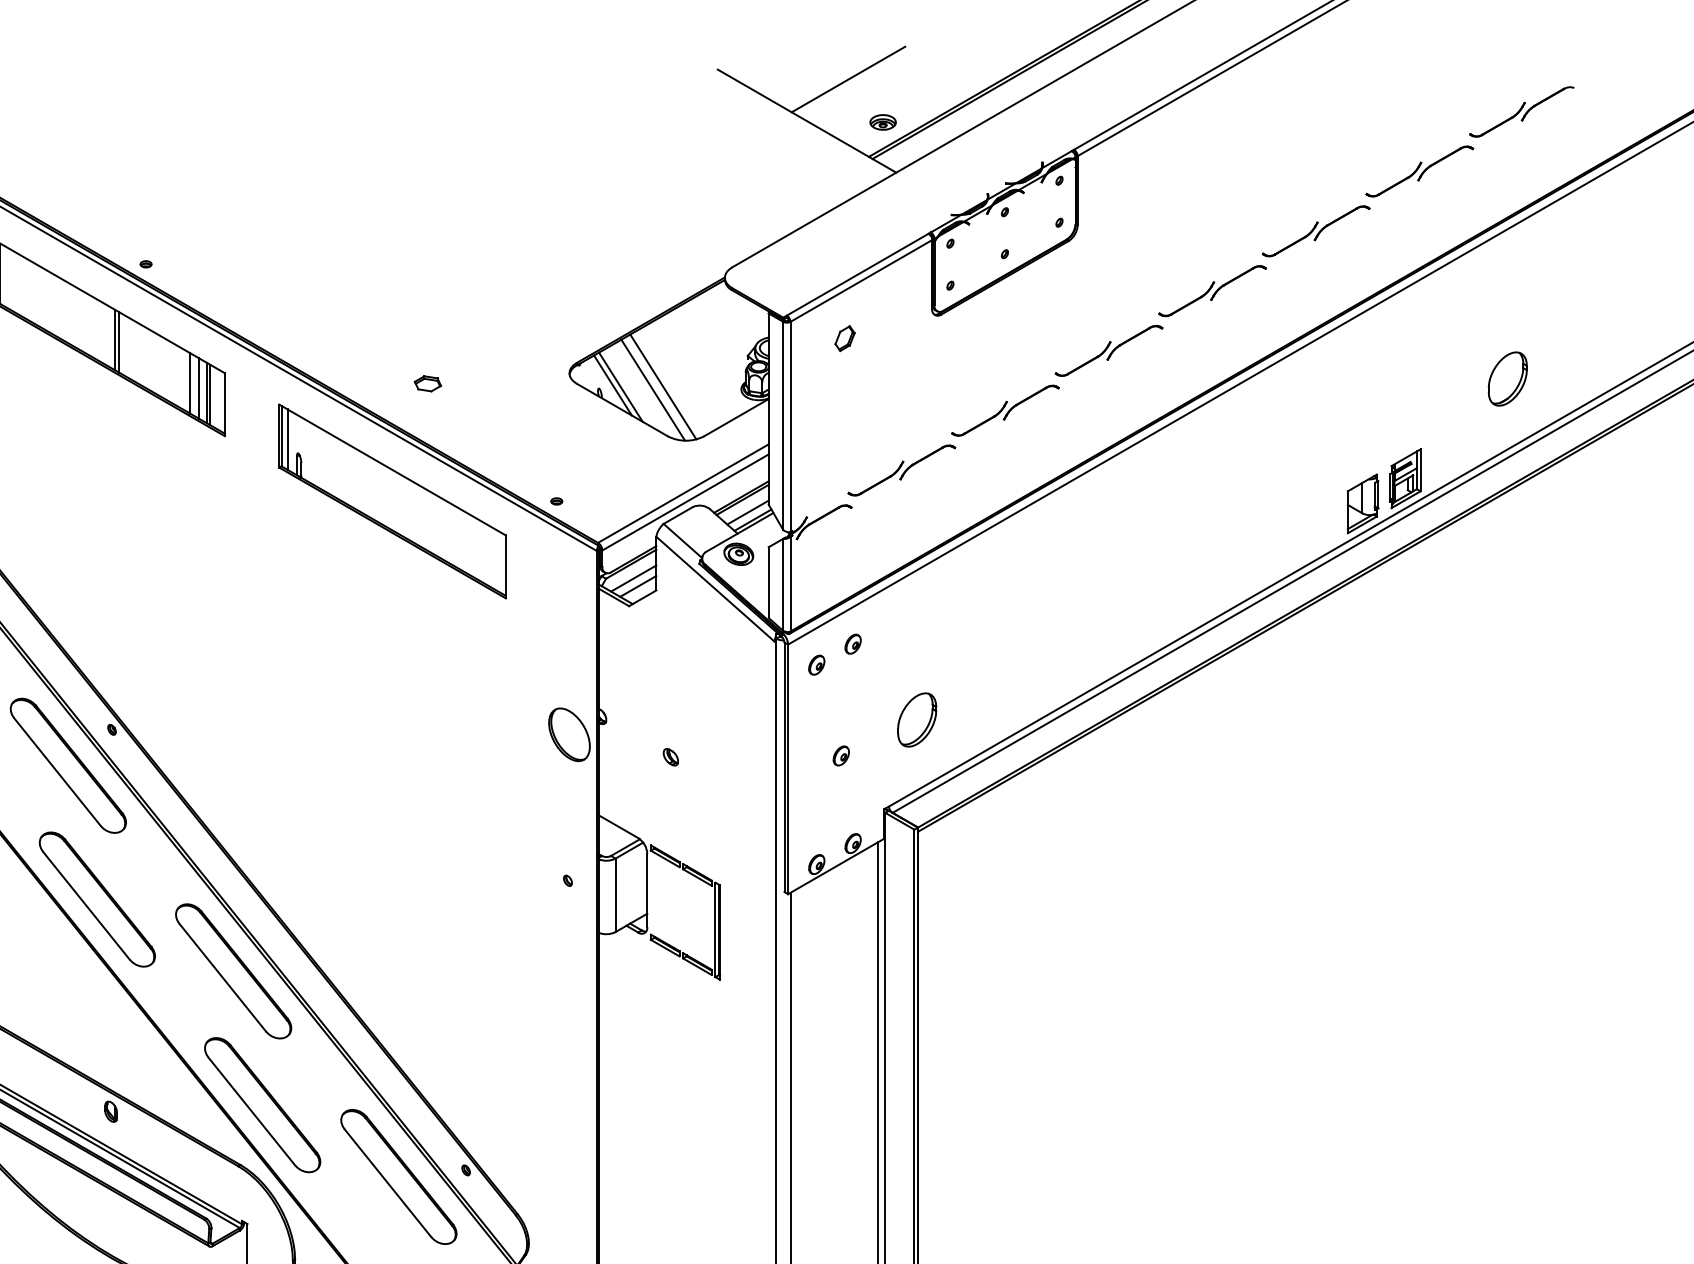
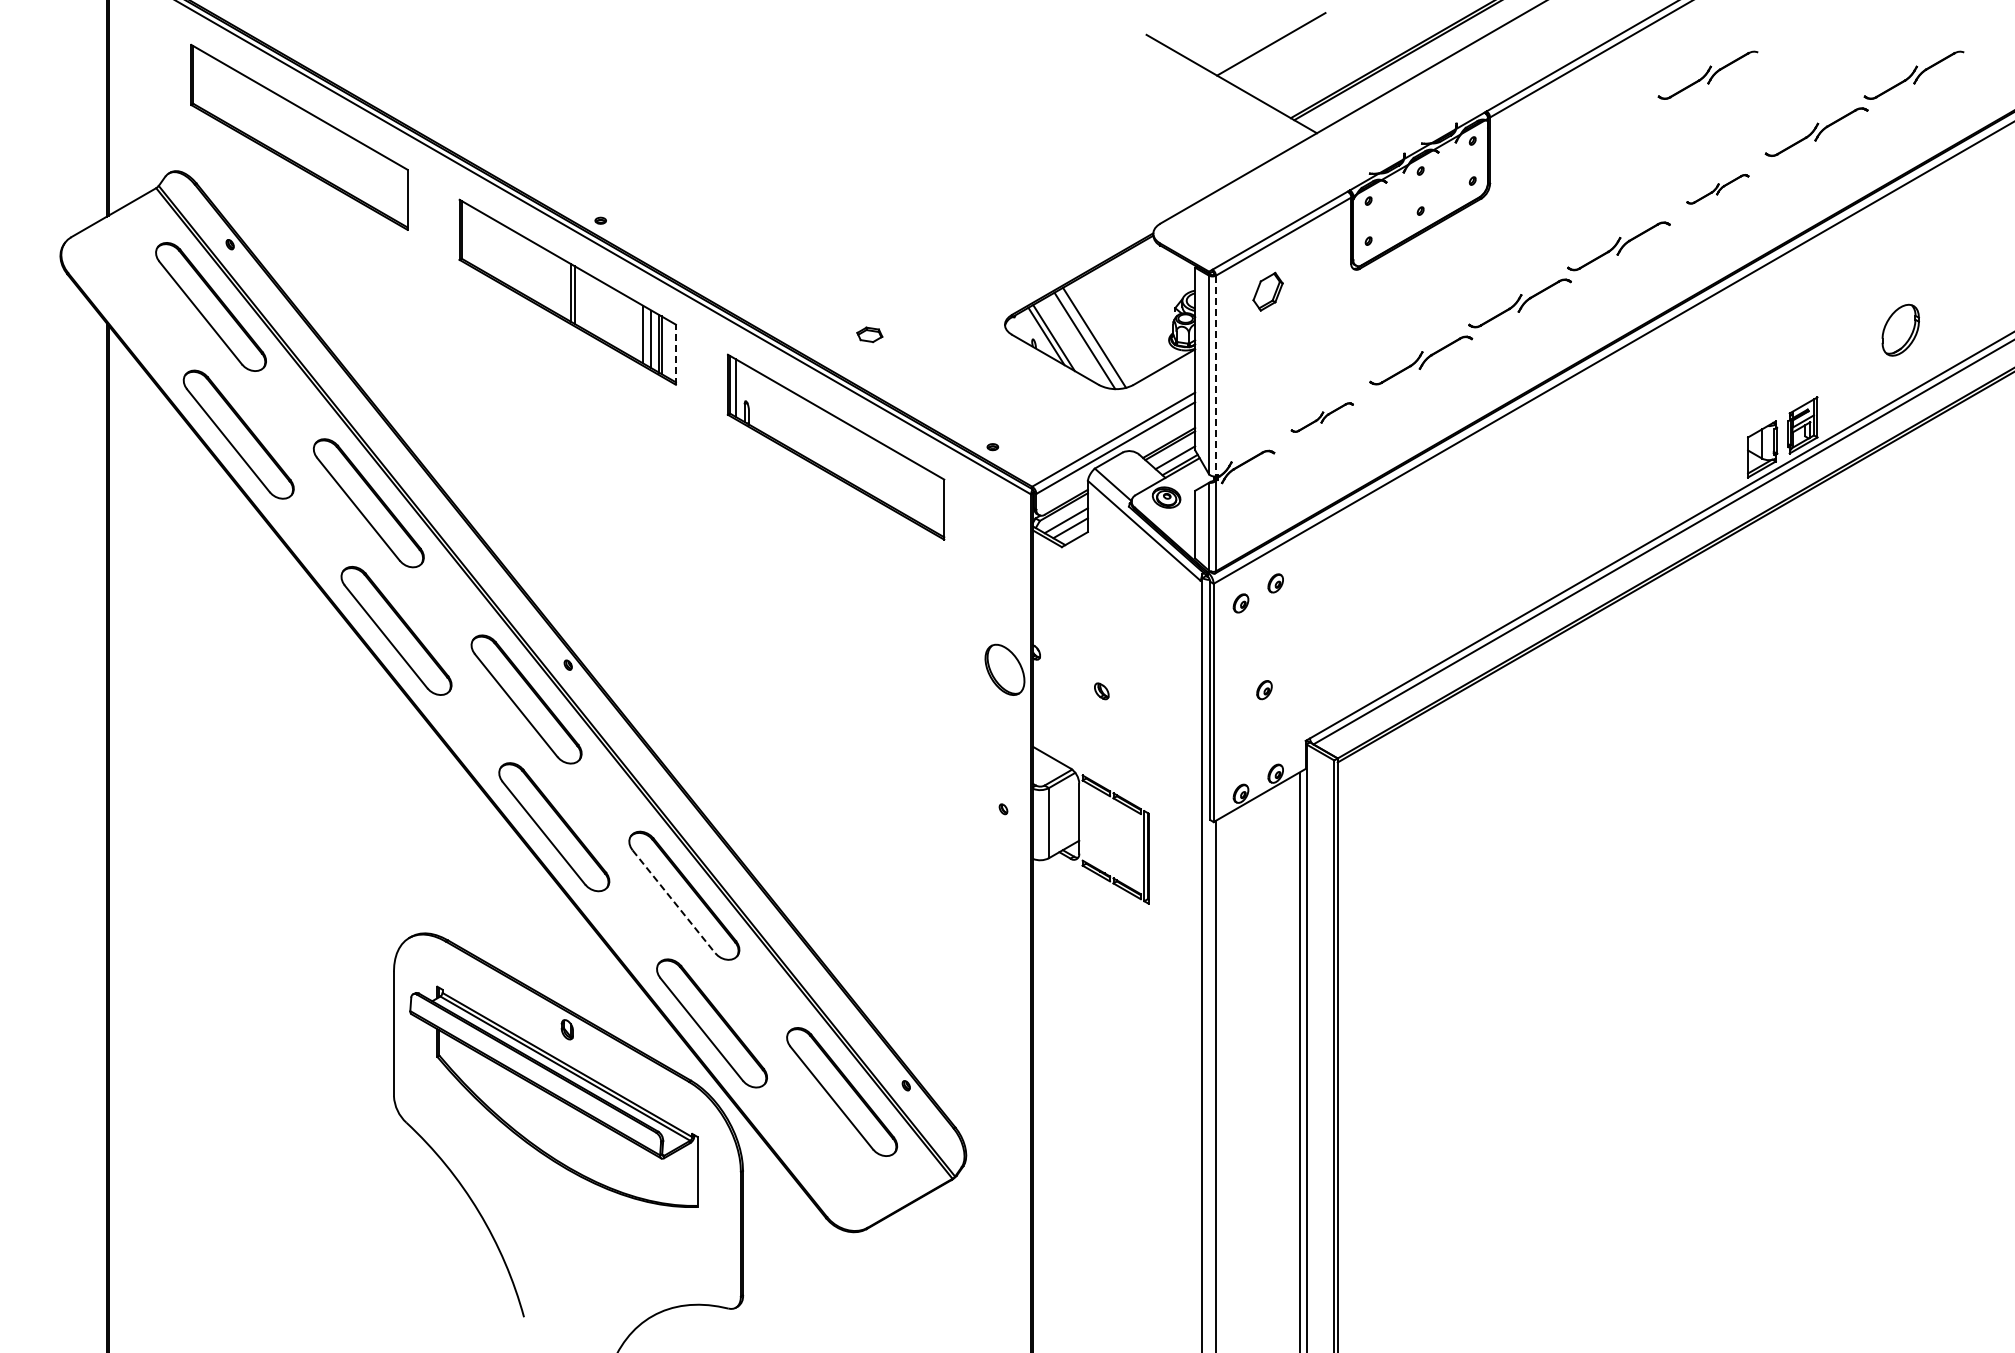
part: (1305, 111) -> (1707, 74), added
part: (883, 122) -> (1304, 85), removed
part: (1315, 231) -> (1717, 189), size x0.6
part: (844, 338) -> (1267, 291), size x1.6
line: (224, 404) -> (675, 354), solid -> dashed
line: (791, 427) -> (1216, 376), solid -> dashed
part: (902, 470) -> (1322, 417), size x0.6
part: (916, 719) -> (1336, 655), removed
line: (222, 977) -> (673, 901), solid -> dashed

